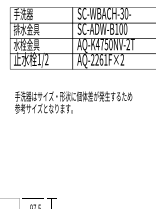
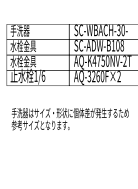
text: (19, 29) -> (16, 46), 排水金具 -> 水栓金具
text: (125, 29) -> (122, 46), SC-ADW-B100 -> SC-ADW-B108
text: (46, 59) -> (43, 76), 1/2 -> 1/6
text: (99, 59) -> (96, 76), AQ-2261F×2 -> AQ-3260F×2

